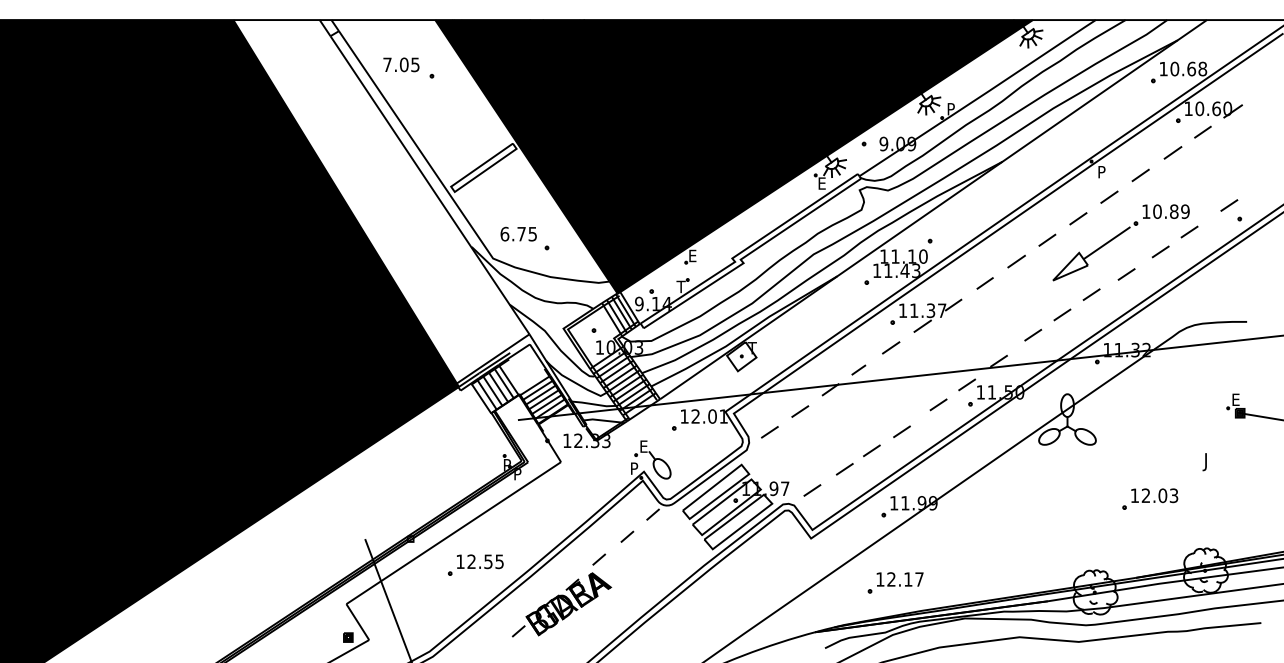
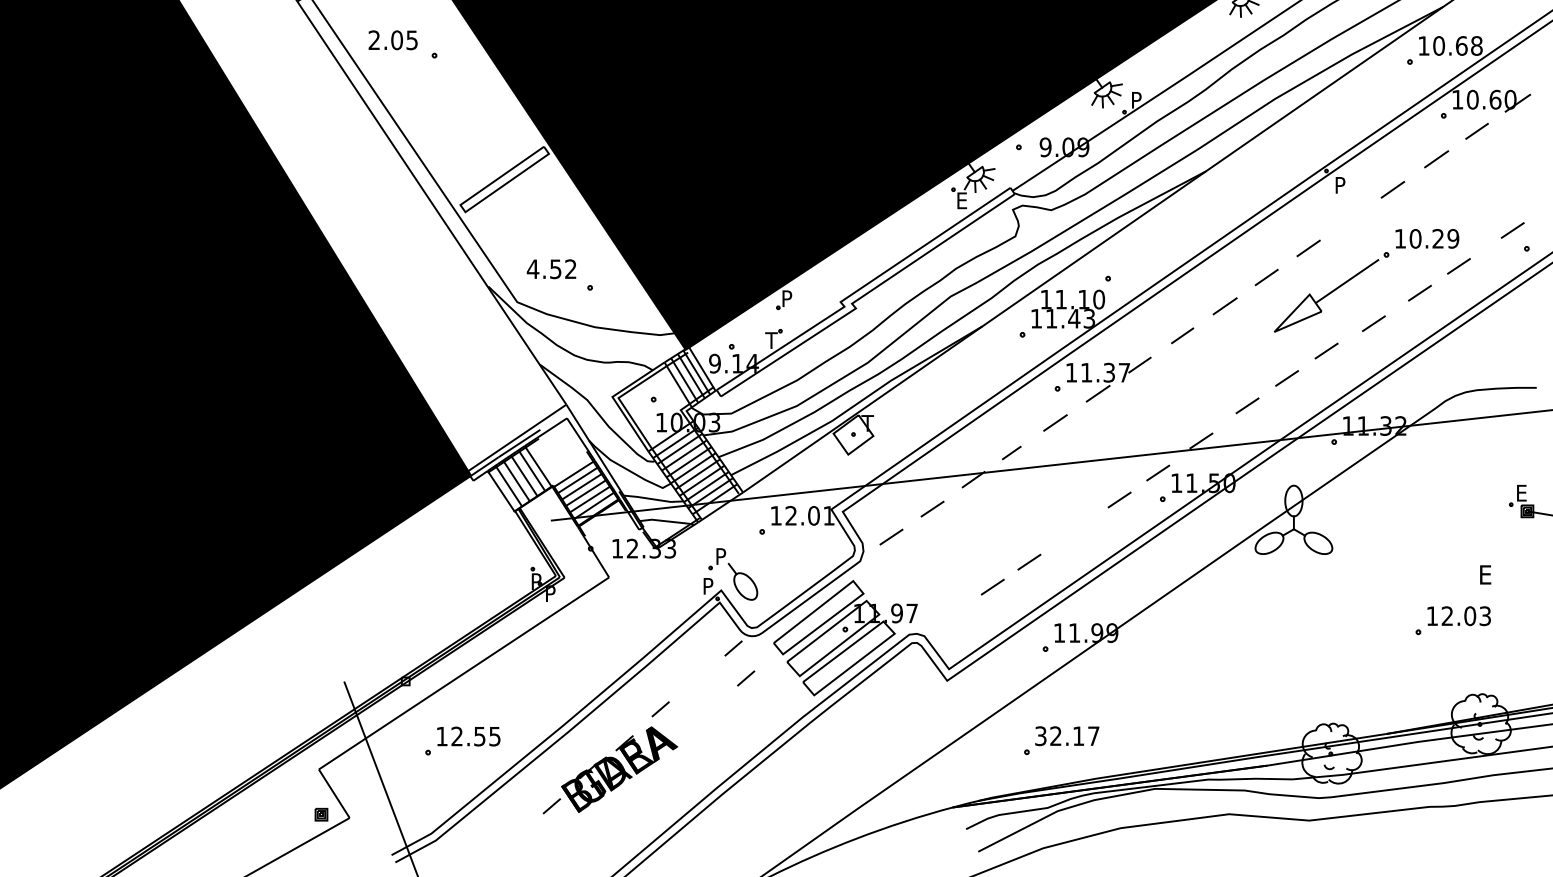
text: (387, 64) -> (374, 39), 7.05 -> 2.05
line: (1109, 196) -> (1350, 218), removed
text: (1174, 211) -> (1438, 238), 10.89 -> 10.29
text: (518, 233) -> (551, 268), 6.75 -> 4.52
text: (693, 255) -> (788, 298), E -> P
line: (901, 431) -> (1069, 536), removed
text: (644, 446) -> (721, 556), E -> P
text: (1207, 462) -> (1483, 577), J -> E
line: (812, 490) -> (949, 615), removed
part: (1150, 498) -> (1453, 619), moved
line: (627, 536) -> (746, 678), moved
part: (475, 564) -> (462, 740), moved
text: (880, 579) -> (1041, 736), 12.17 -> 32.17

